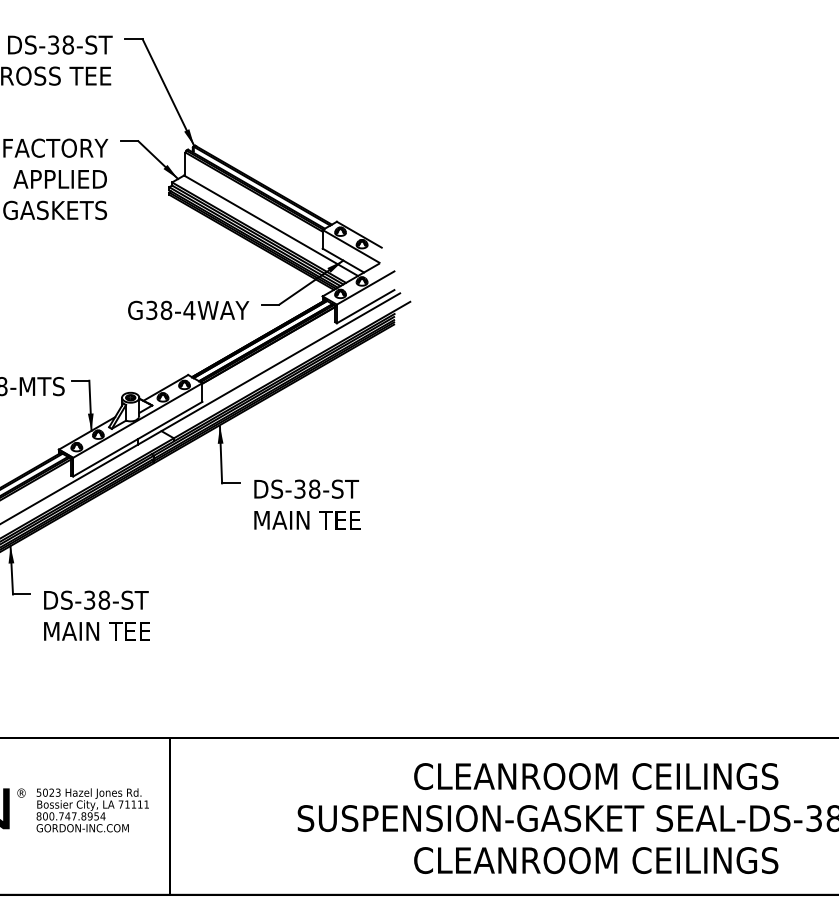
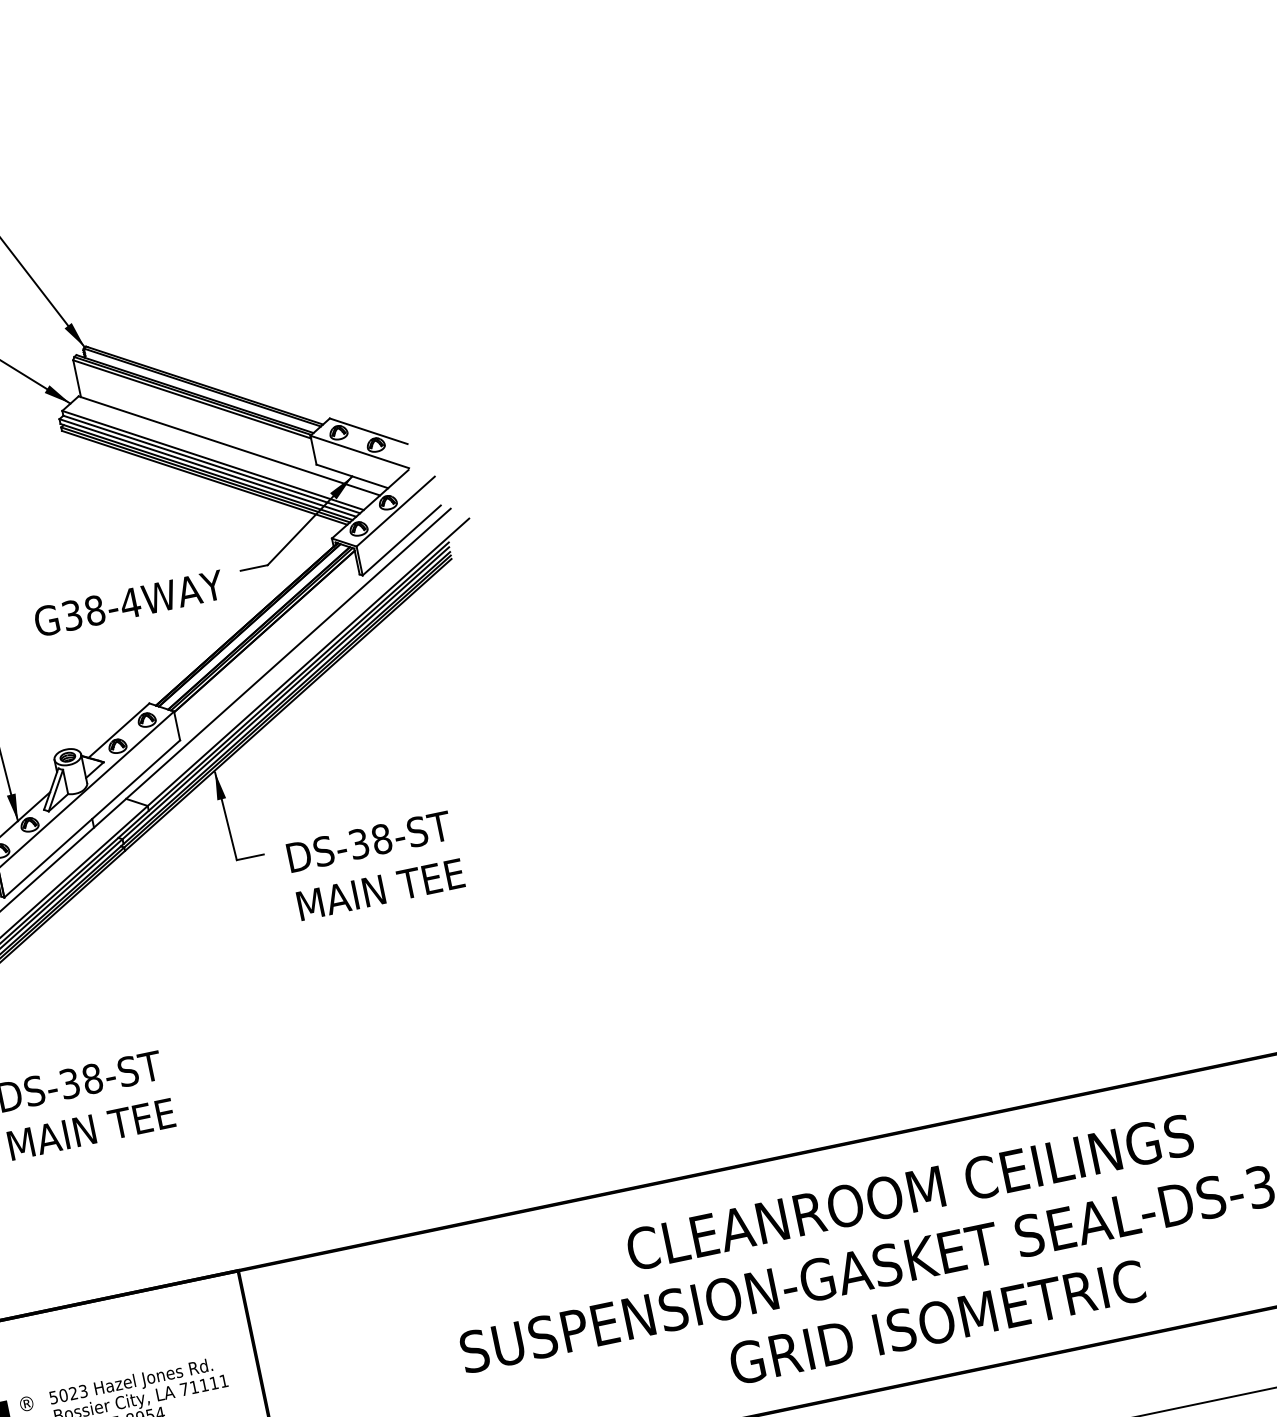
text: (596, 860) -> (937, 1322), CLEANROOM CEILINGS -> GRID ISOMETRIC

